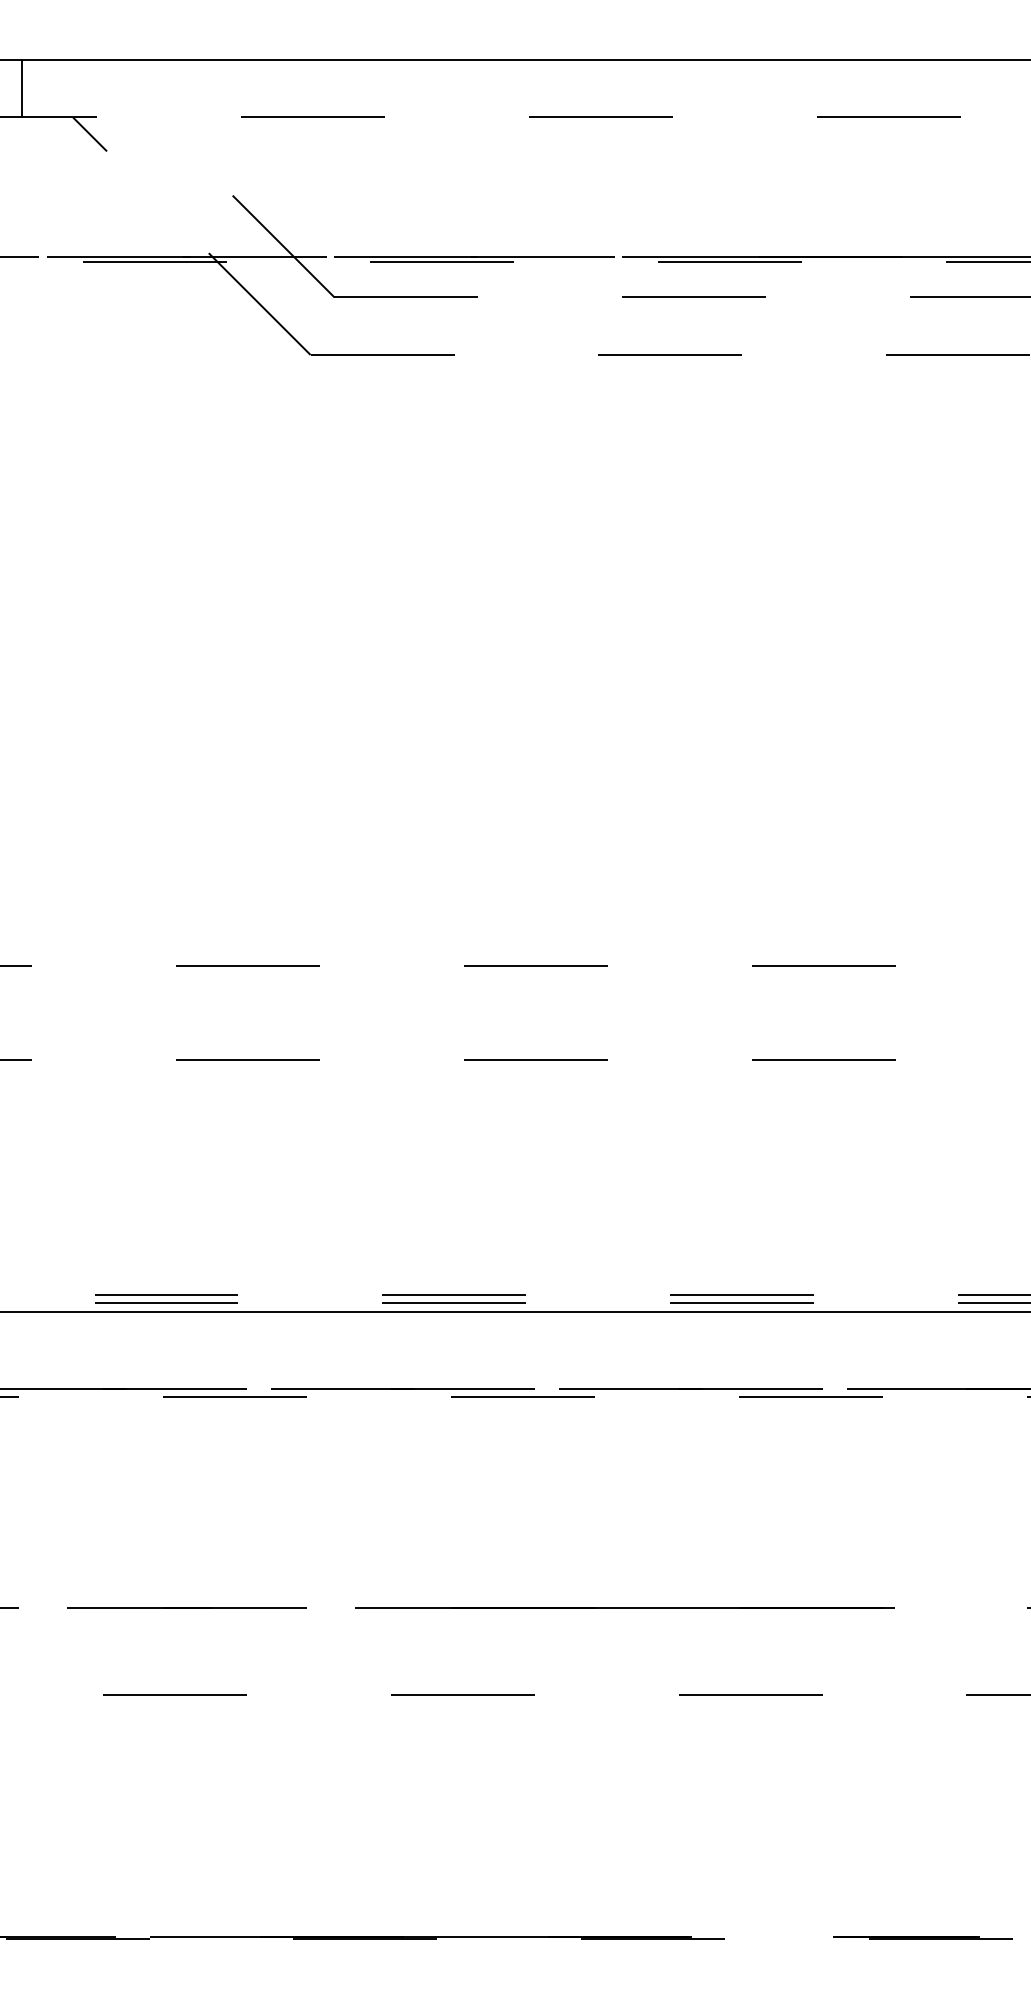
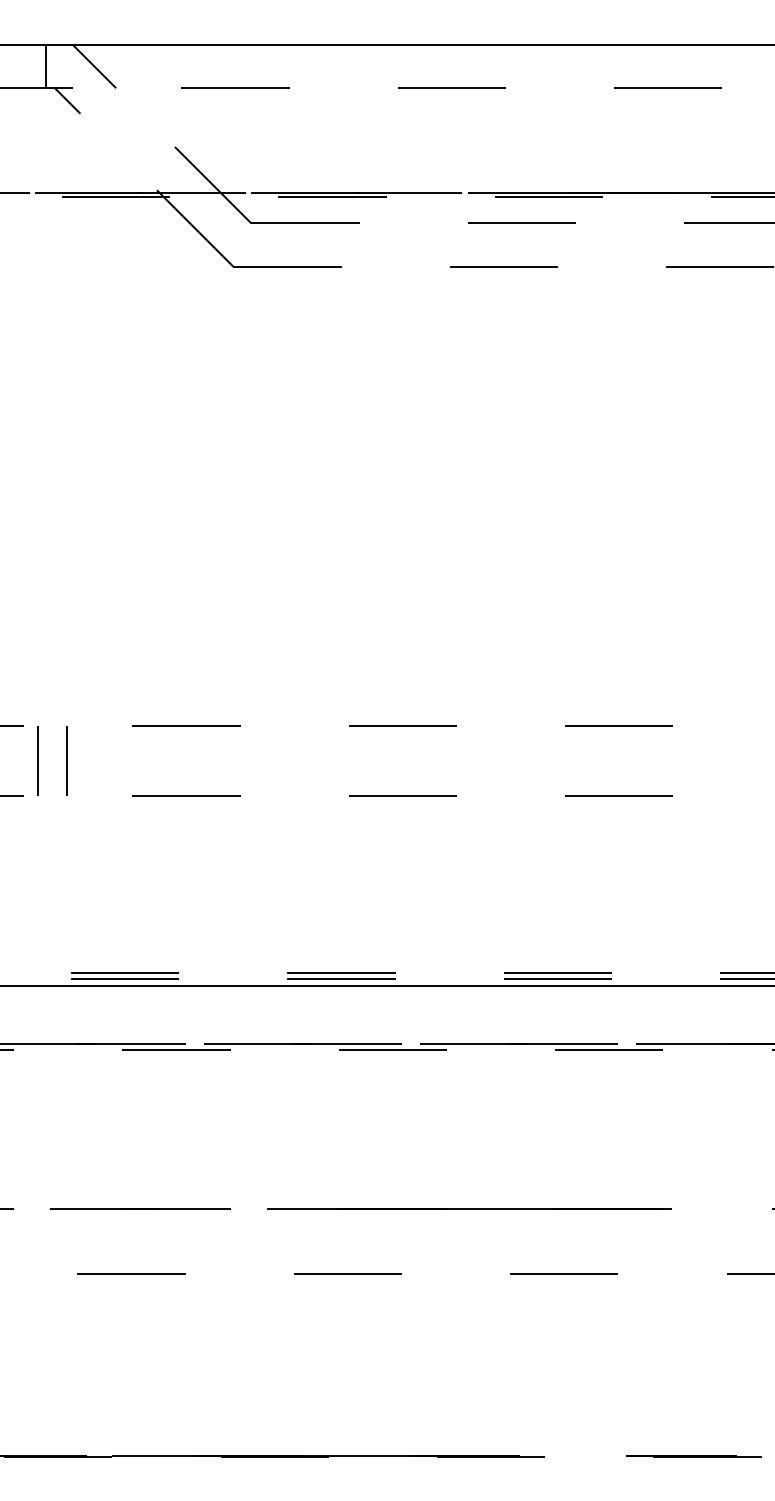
line: (22, 88) -> (46, 66), moved
line: (125, 88) -> (94, 66), added
line: (50, 1012) -> (37, 761), added
line: (89, 1012) -> (67, 761), added

